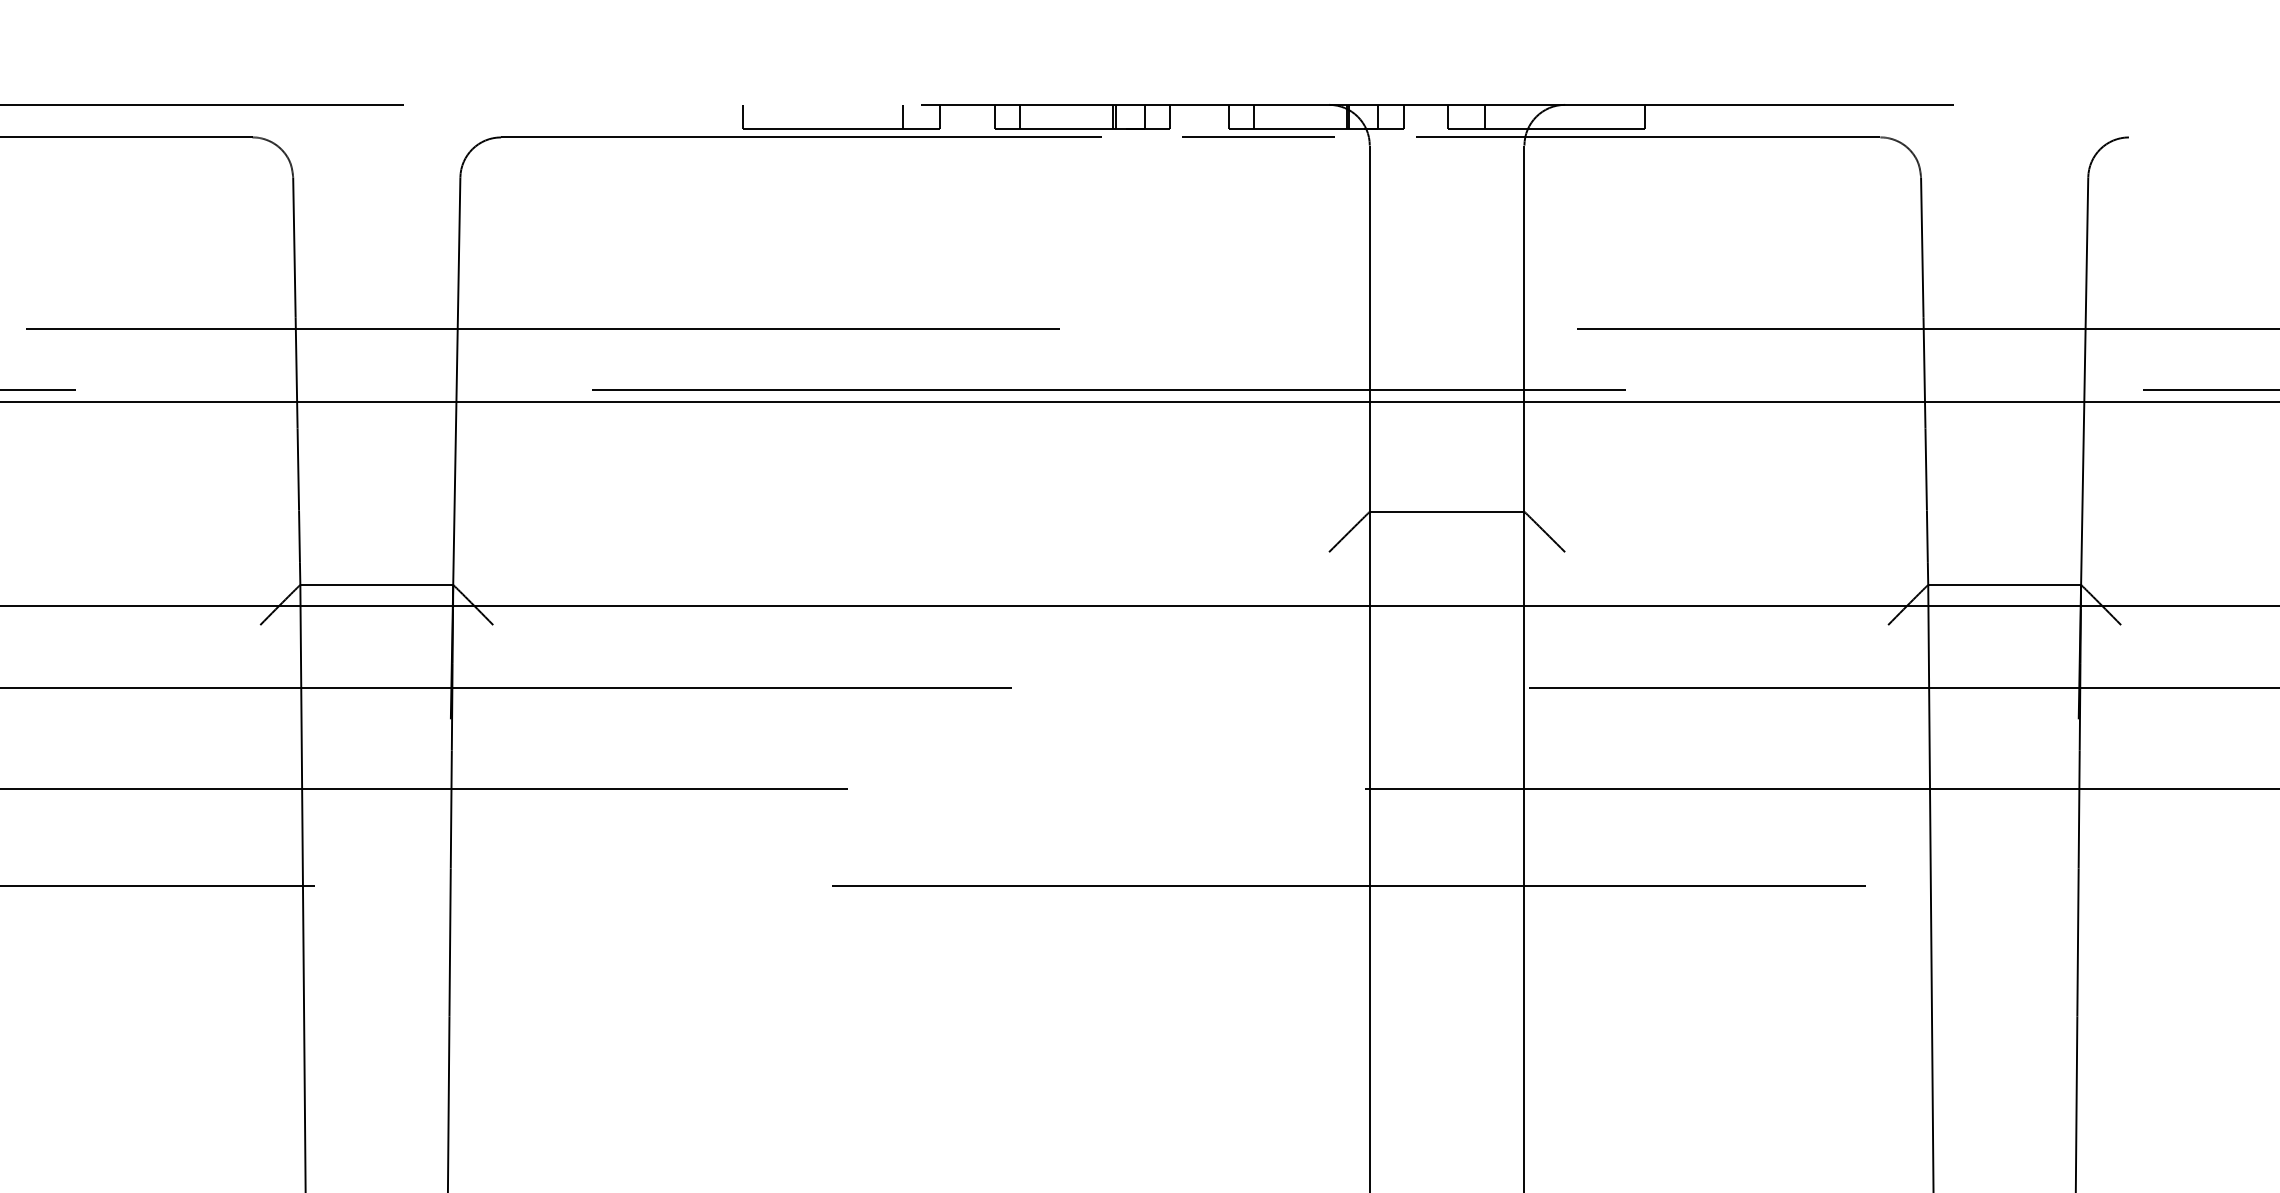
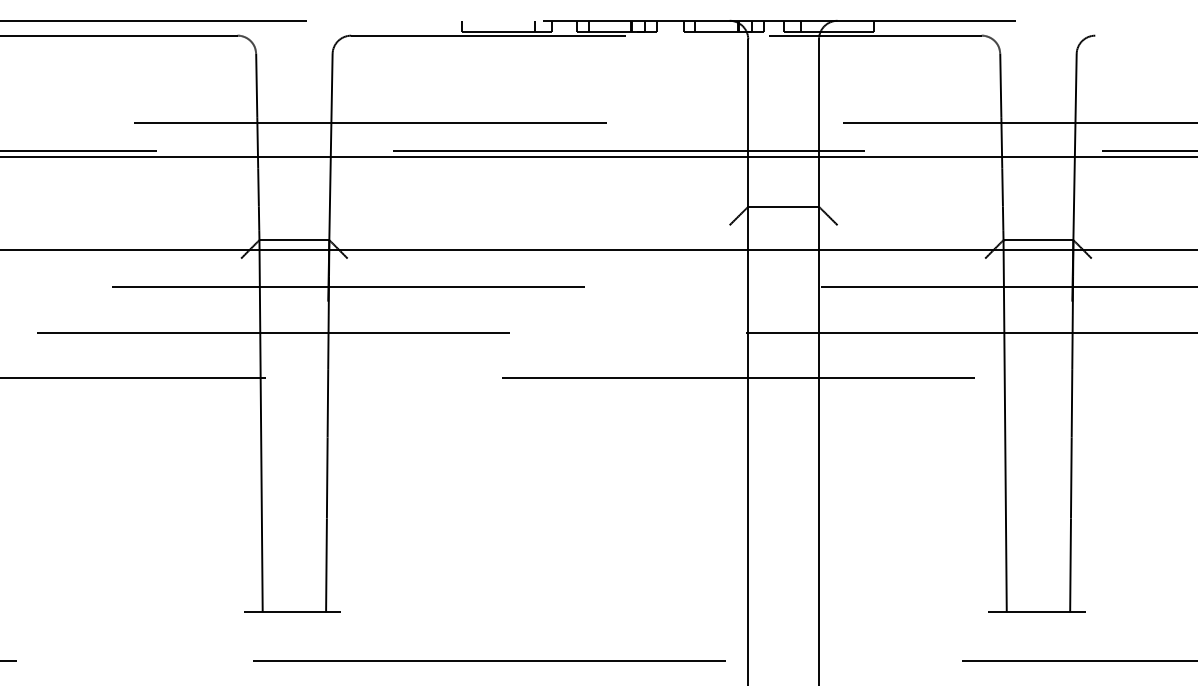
line: (1258, 137) -> (697, 35), removed

